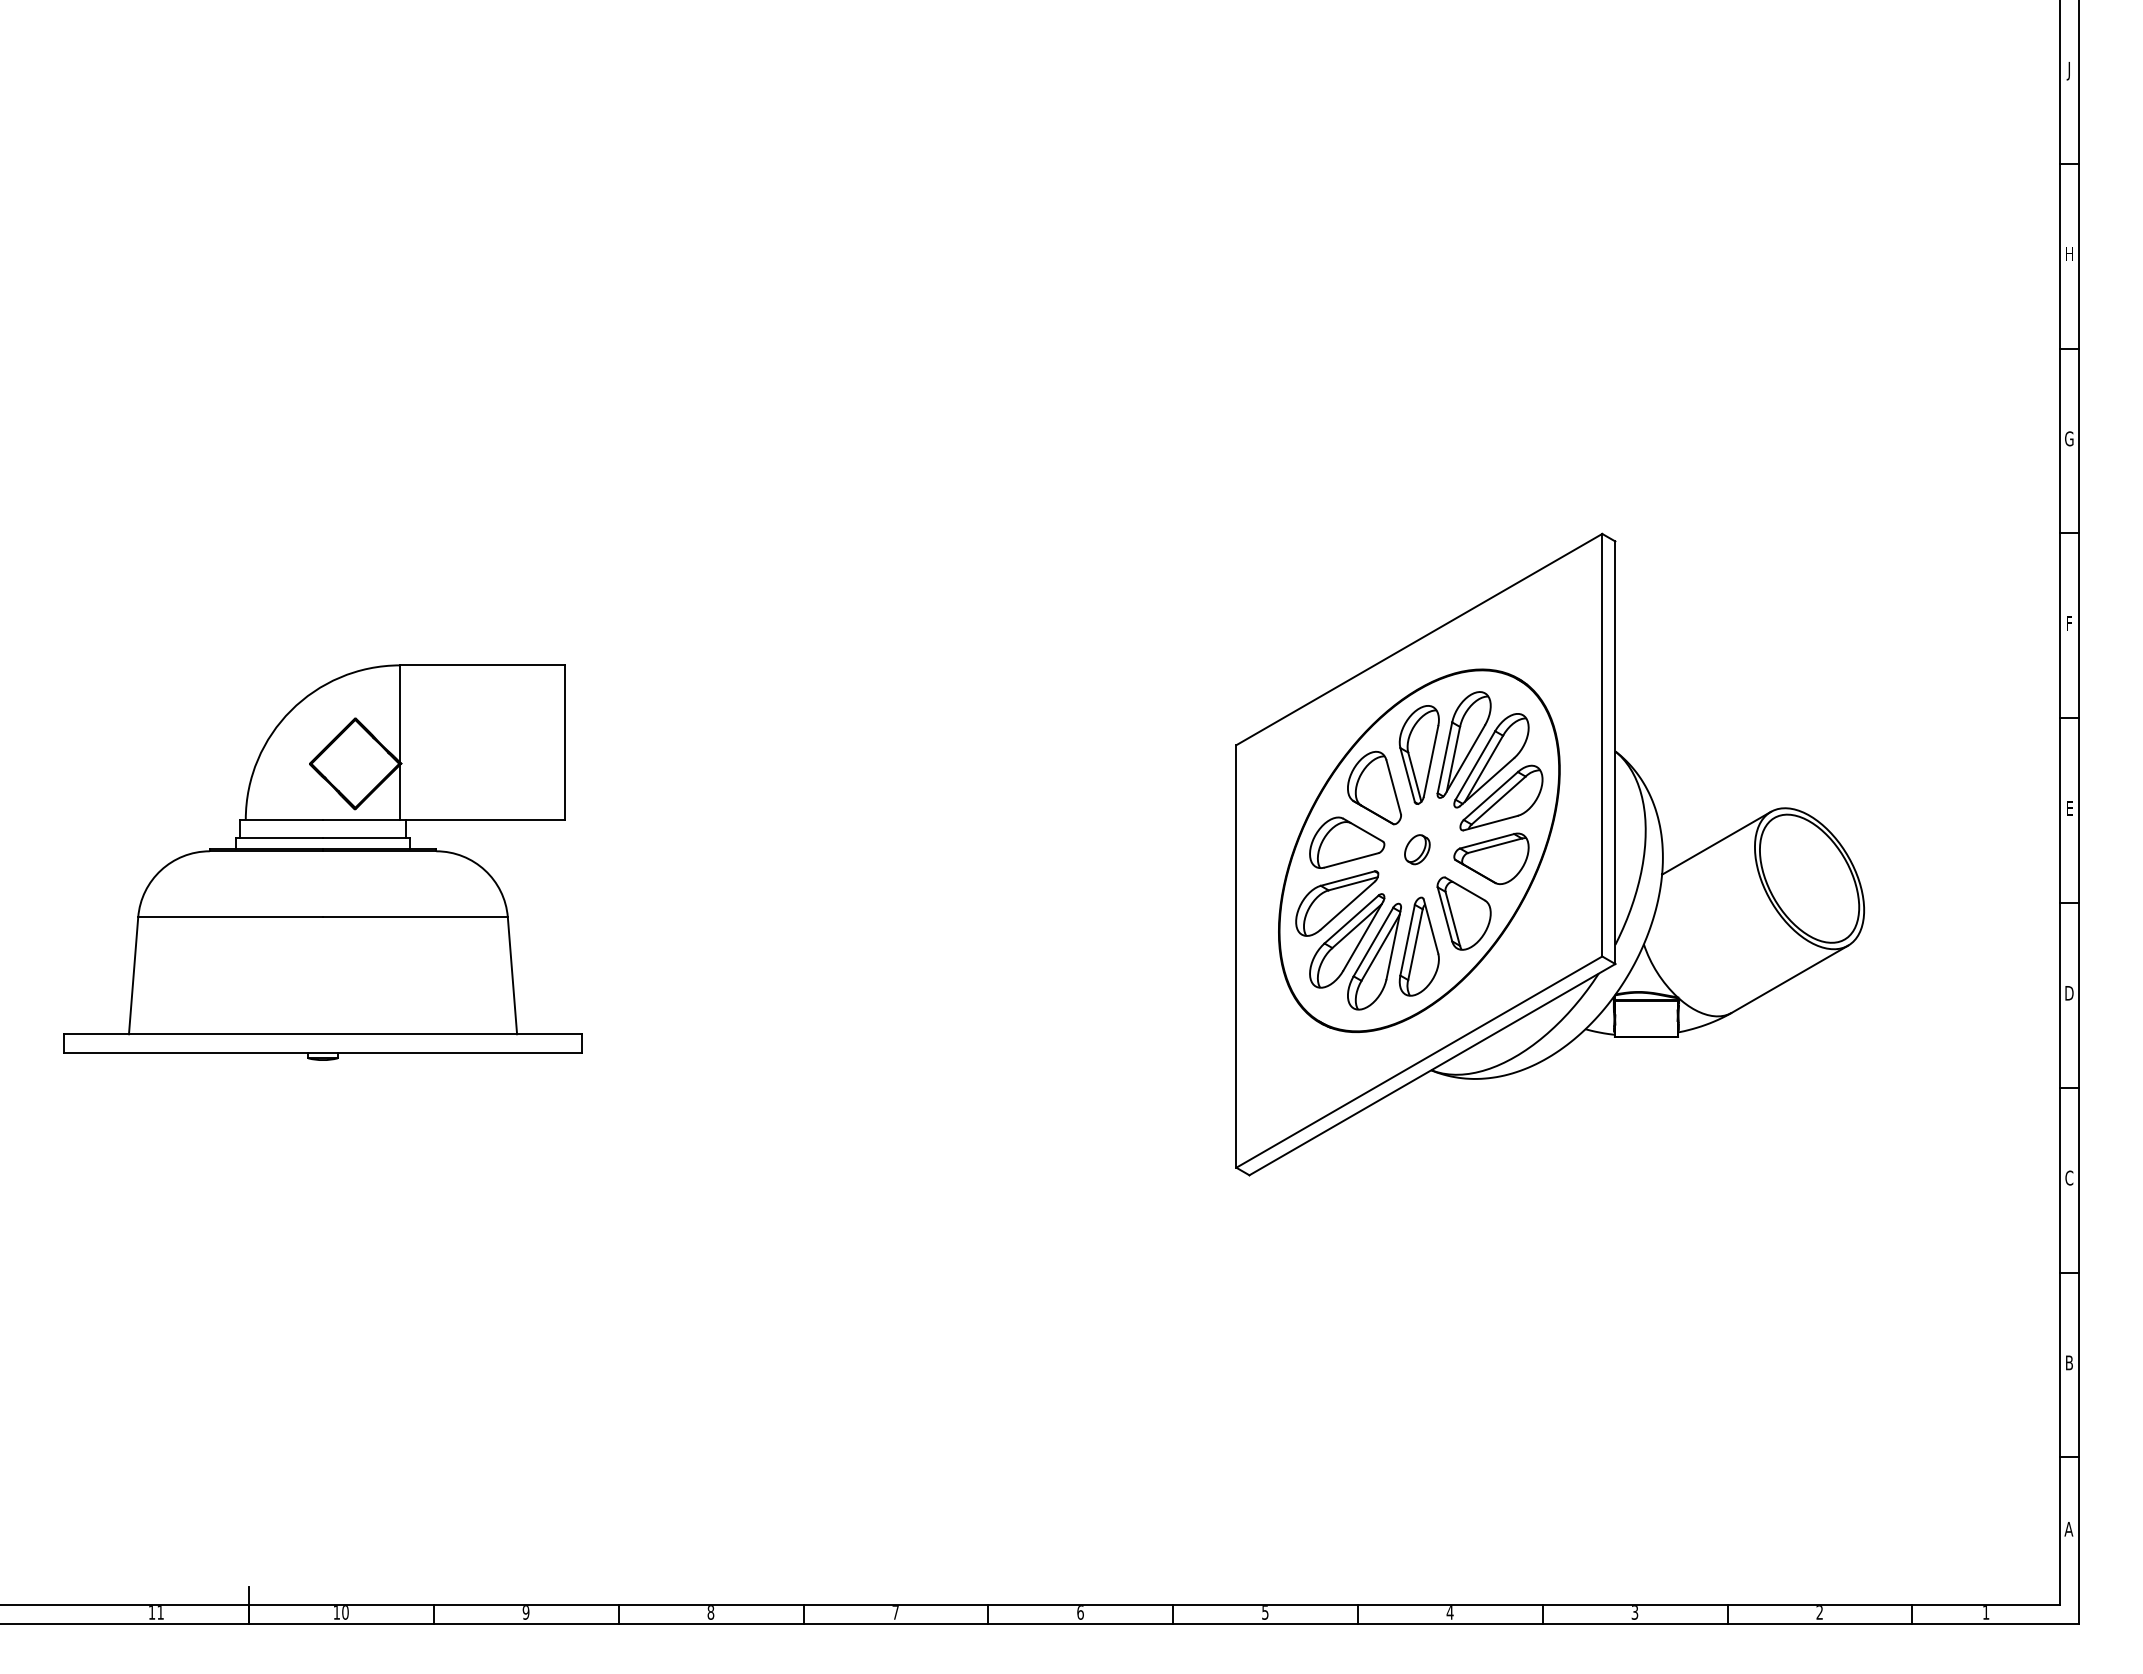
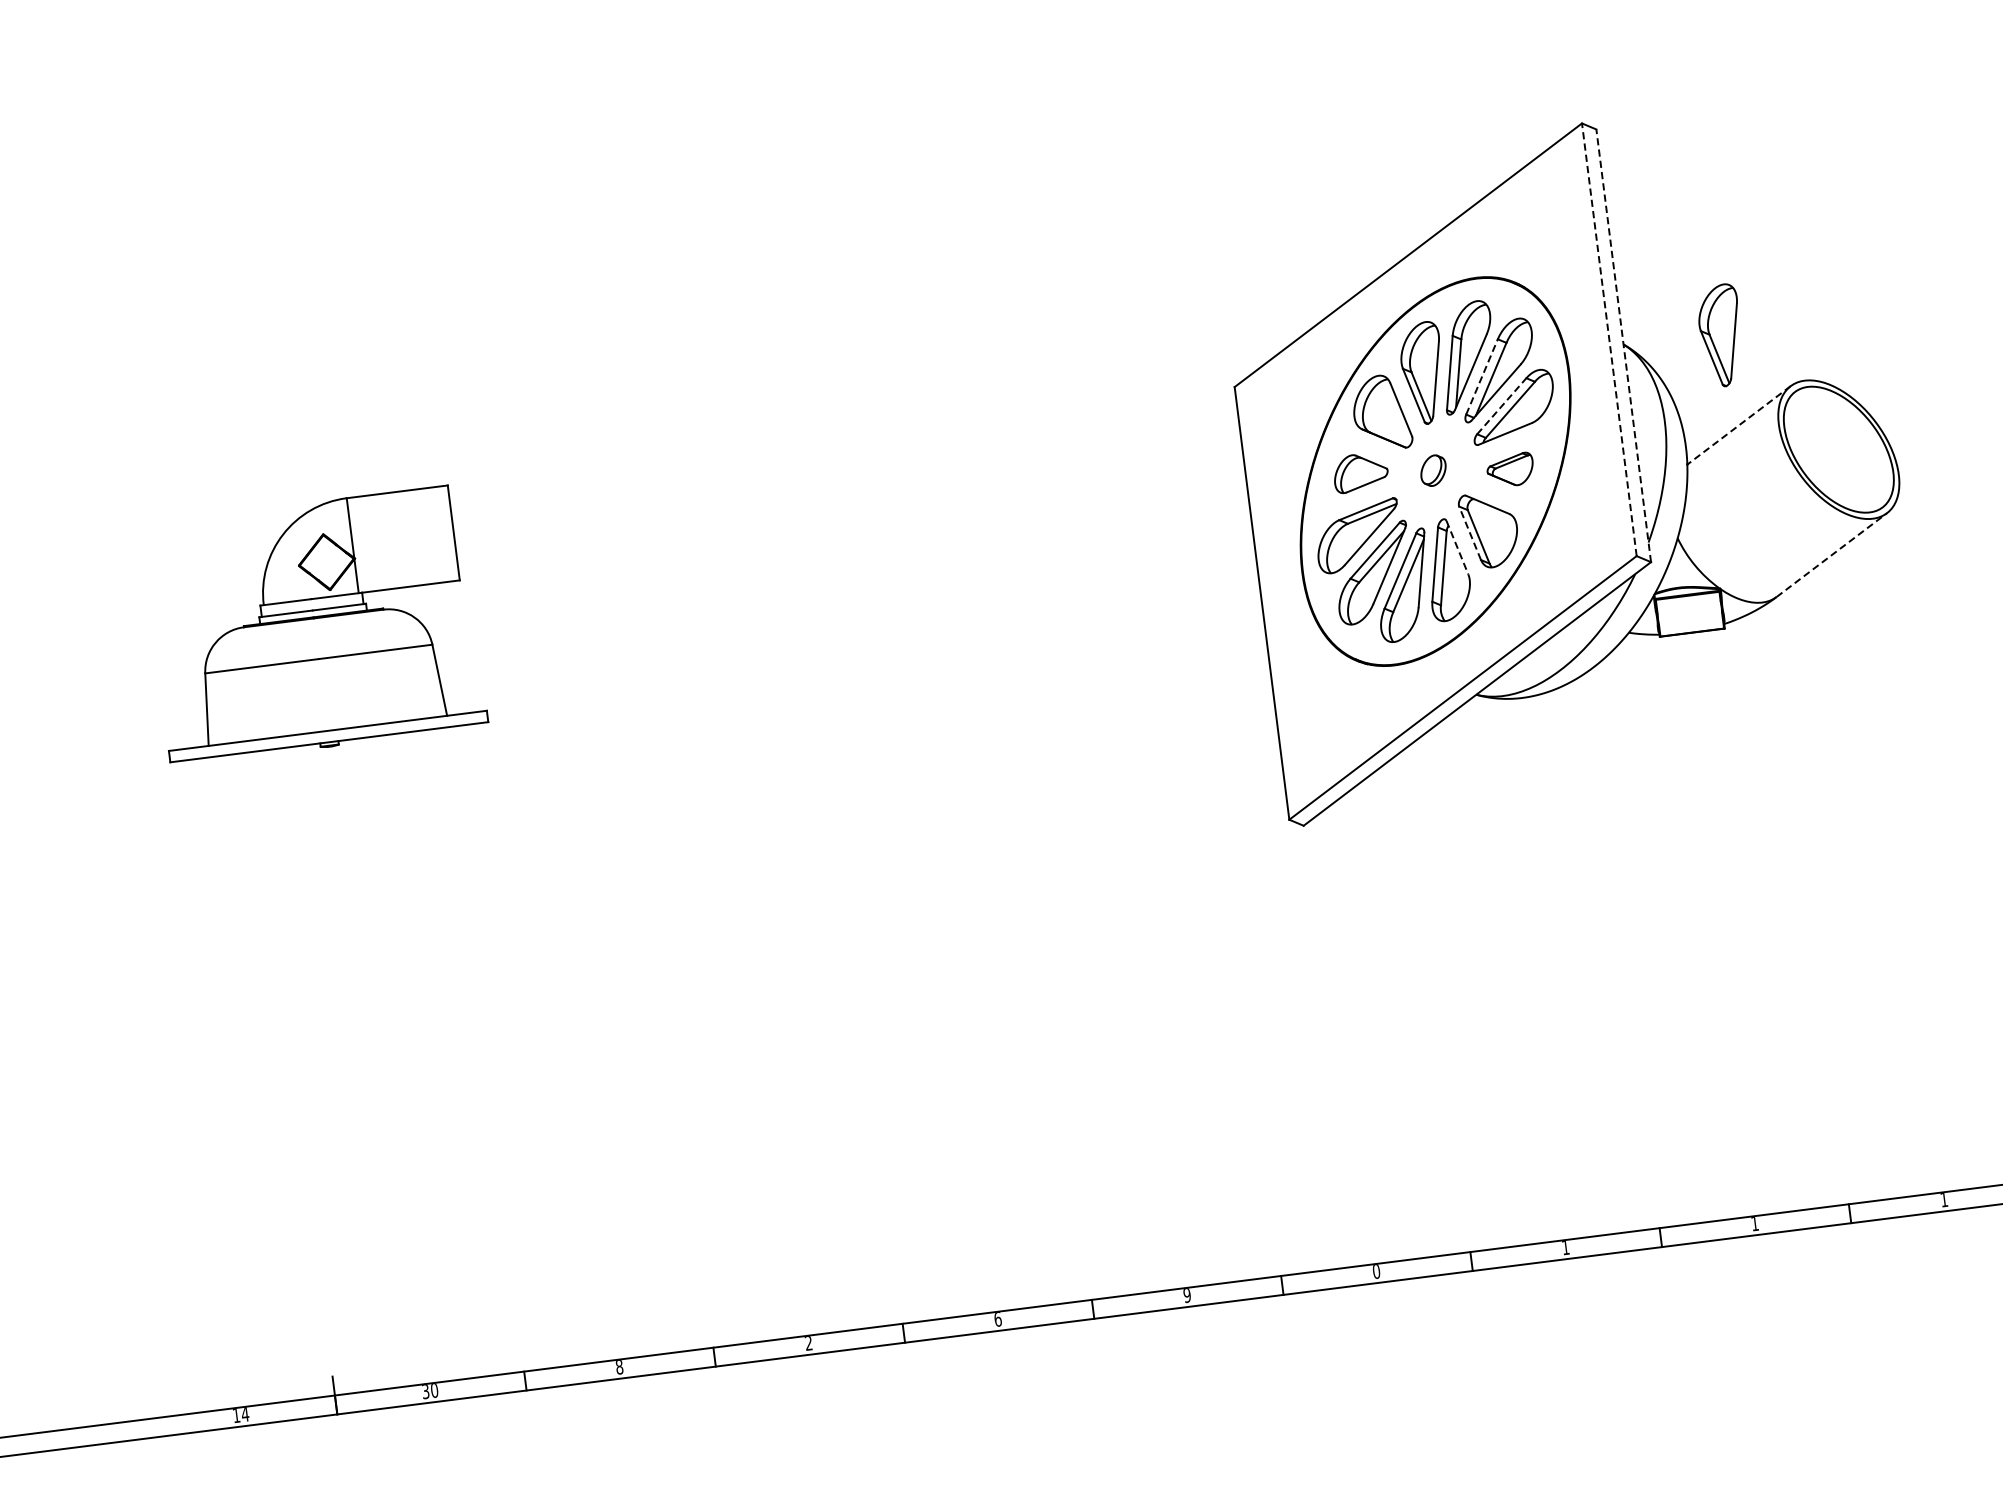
line: (1602, 744) -> (1609, 339), solid -> dashed
line: (1615, 752) -> (1623, 345), solid -> dashed
part: (1709, 754) -> (1720, 335), added
line: (1475, 765) -> (1482, 376), solid -> dashed
line: (1491, 795) -> (1502, 405), solid -> dashed
part: (1347, 842) -> (1361, 472), size x0.7
line: (1716, 843) -> (1738, 425), solid -> dashed
part: (1491, 858) -> (1510, 470), size x0.6
part: (322, 862) -> (314, 625), size x0.6
line: (1444, 914) -> (1469, 533), solid -> dashed
line: (1431, 926) -> (1457, 547), solid -> dashed
line: (1790, 978) -> (1832, 554), solid -> dashed
text: (160, 1612) -> (245, 1414), 11 -> 14
text: (336, 1612) -> (425, 1391), 10 -> 30
text: (525, 1612) -> (618, 1367), 9 -> 8
text: (710, 1612) -> (808, 1343), 8 -> 2
text: (895, 1612) -> (997, 1319), 7 -> 6
text: (1080, 1612) -> (1187, 1295), 6 -> 9
text: (1265, 1612) -> (1376, 1271), 5 -> 0
text: (1449, 1612) -> (1565, 1247), 4 -> 1
text: (1634, 1612) -> (1754, 1223), 3 -> 1
text: (1819, 1612) -> (1943, 1199), 2 -> 1

